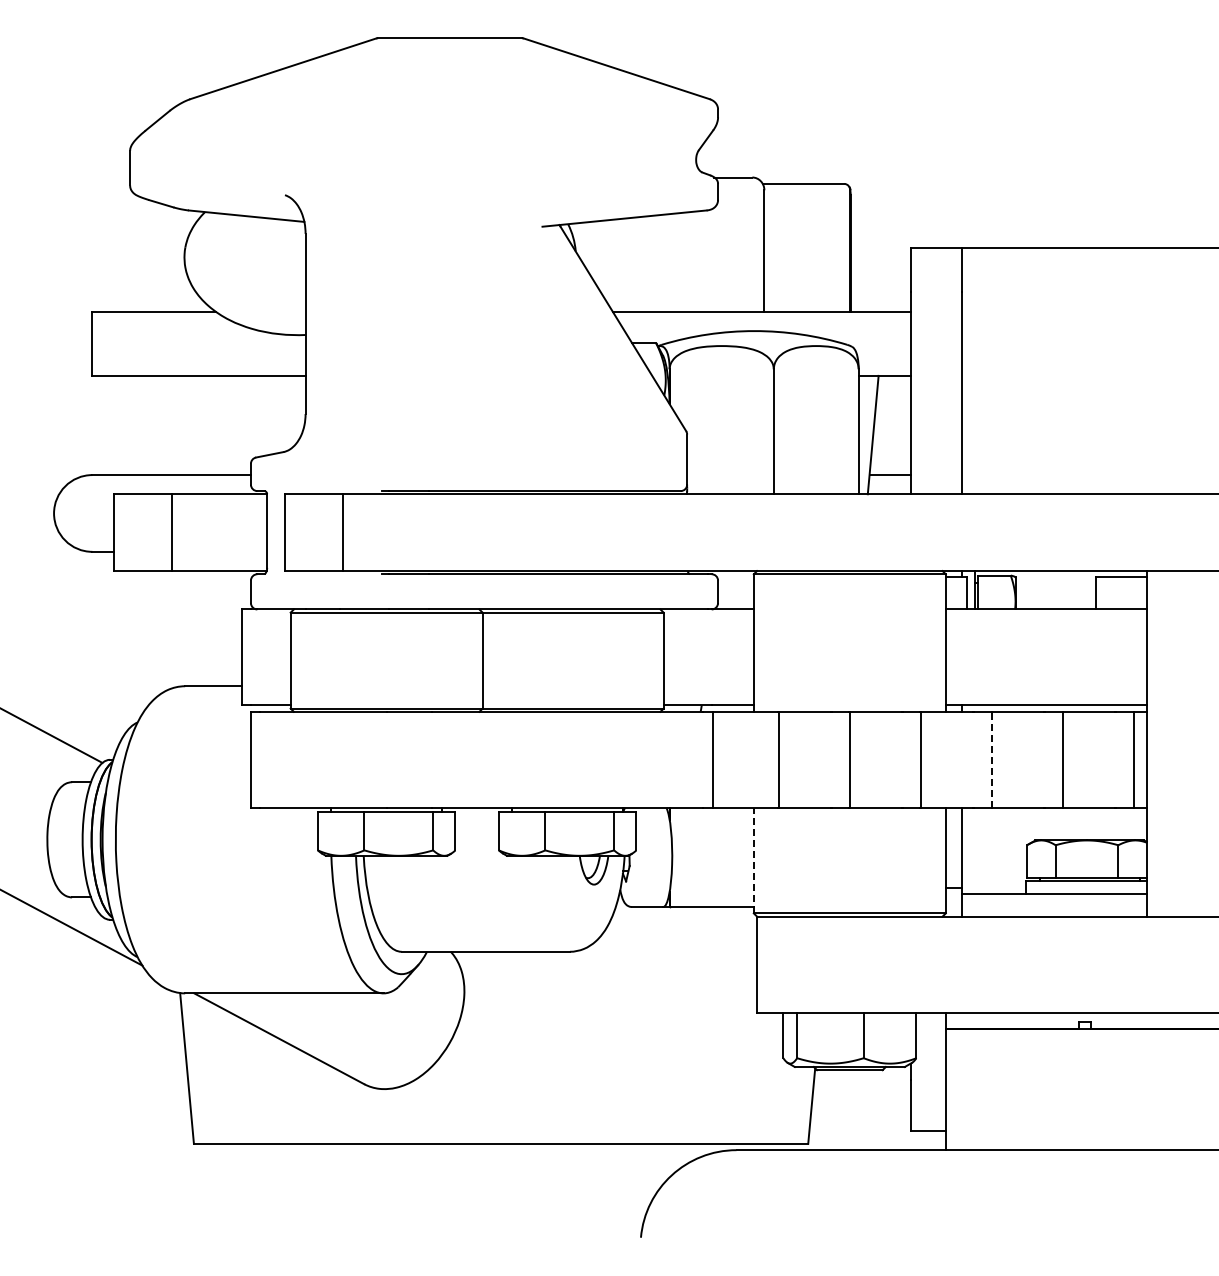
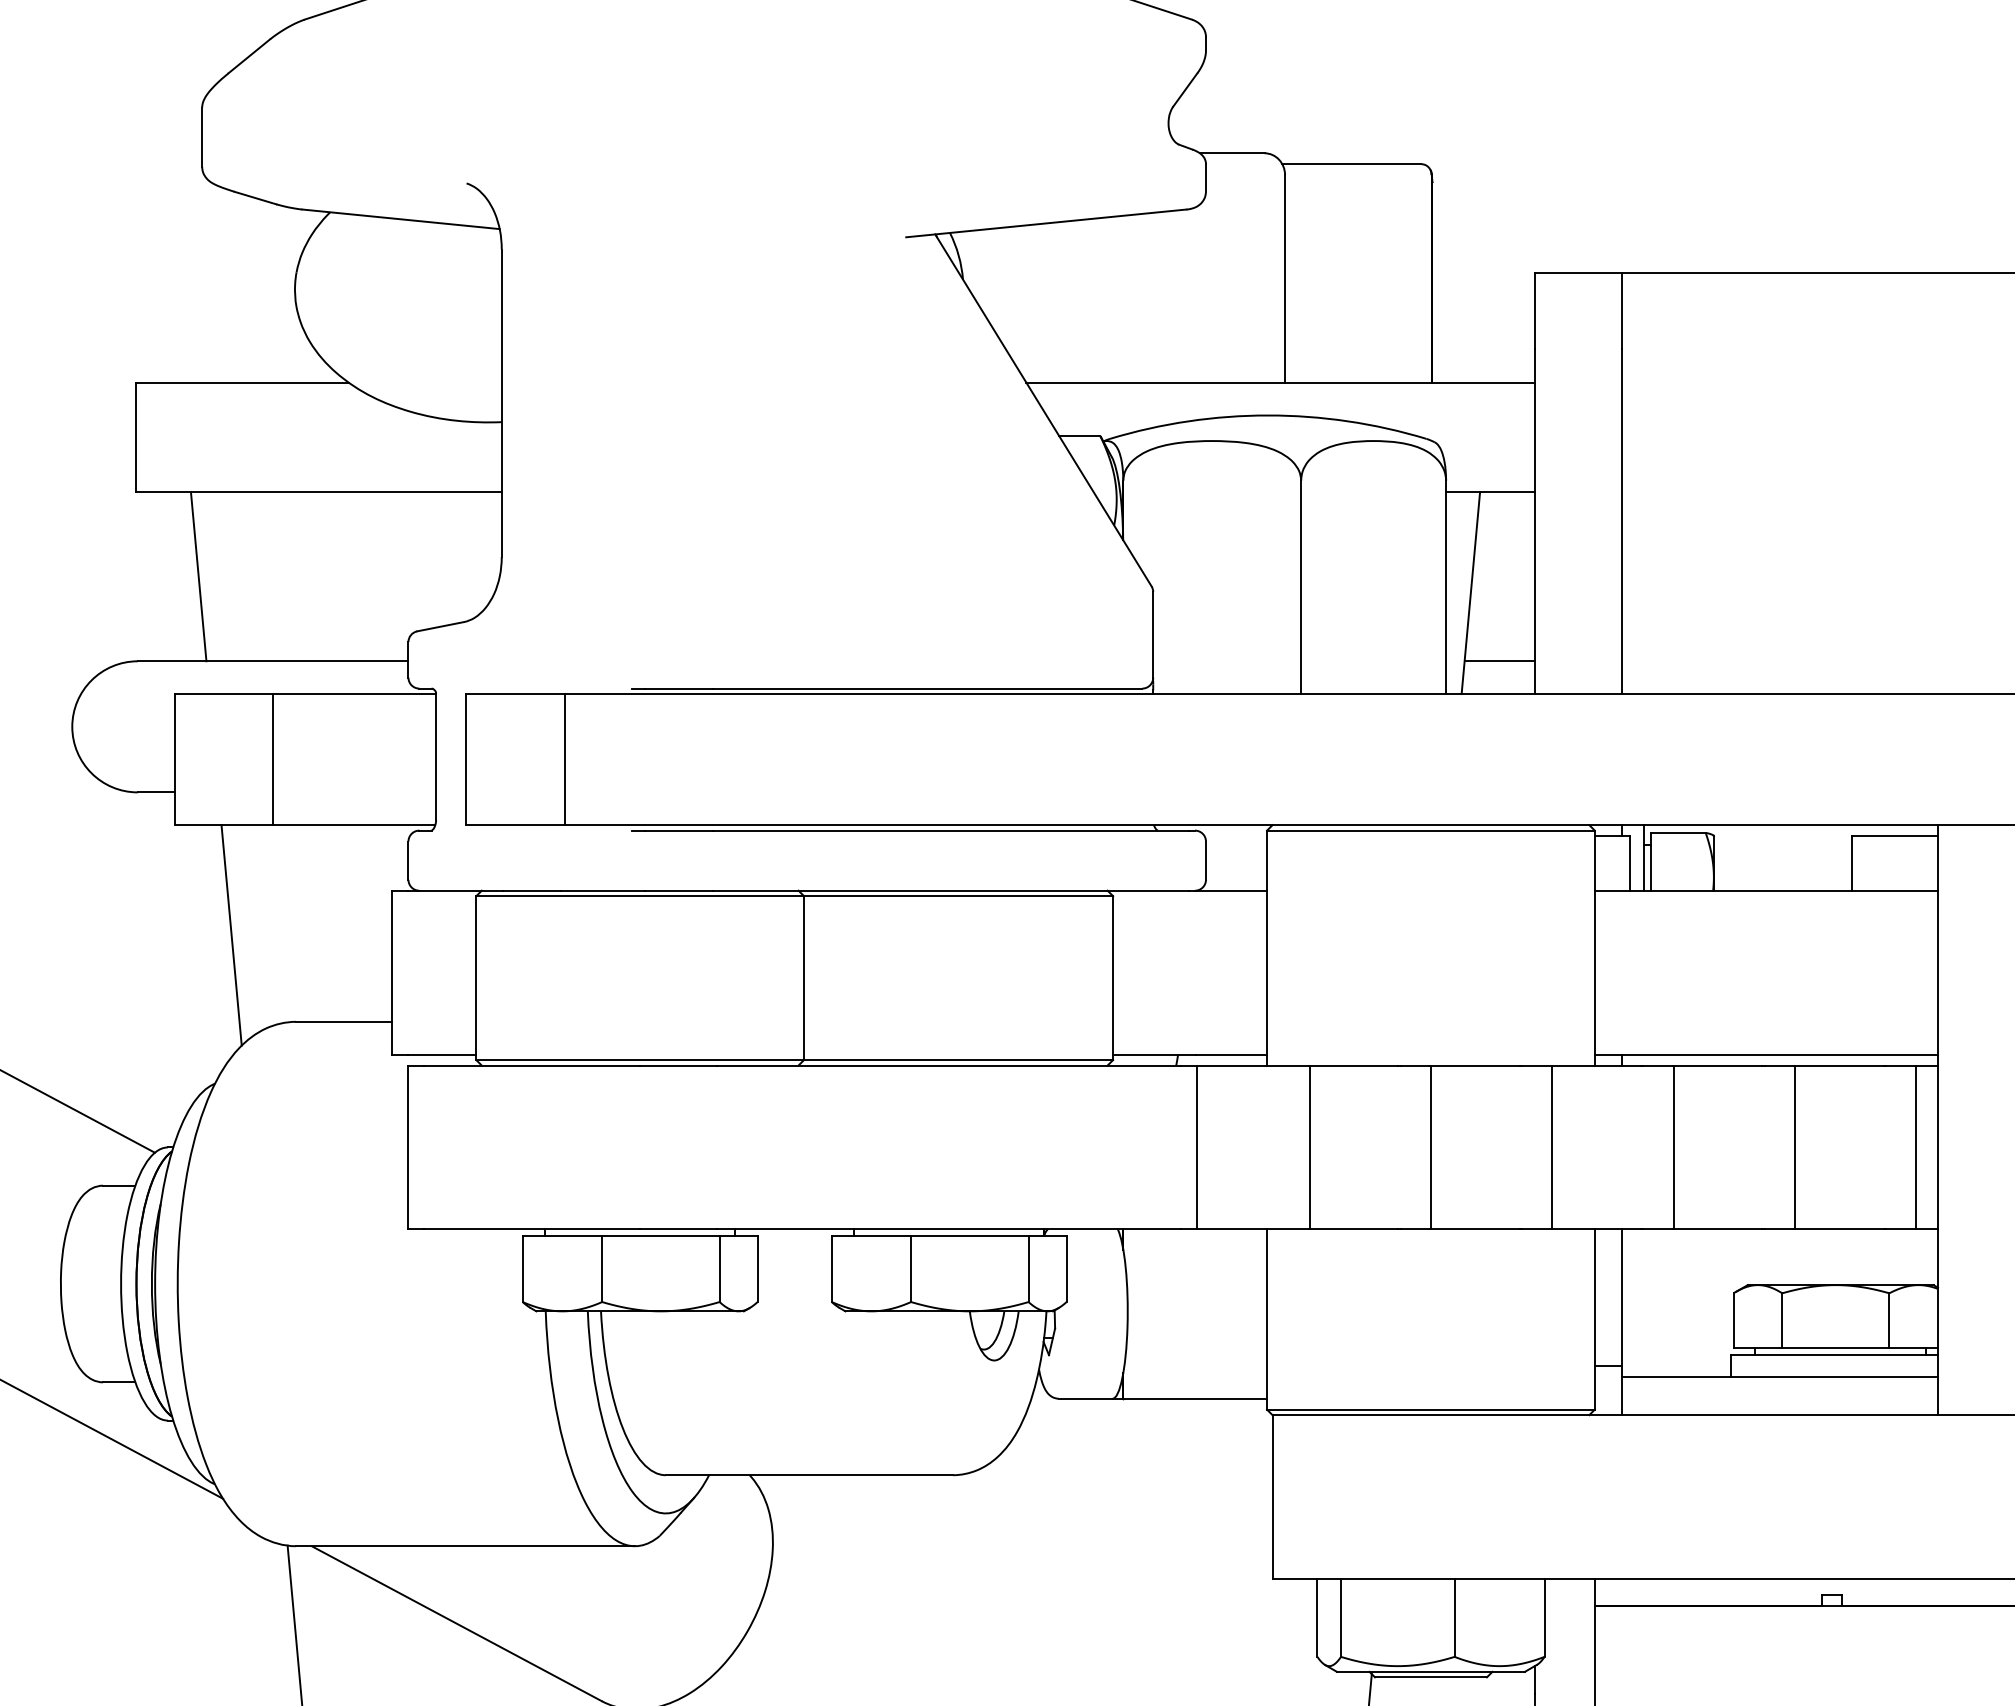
line: (127, 425) -> (197, 576), added
line: (147, 635) -> (231, 935), added
line: (991, 759) -> (1672, 1146), dashed -> solid
line: (753, 860) -> (1266, 1319), dashed -> solid

